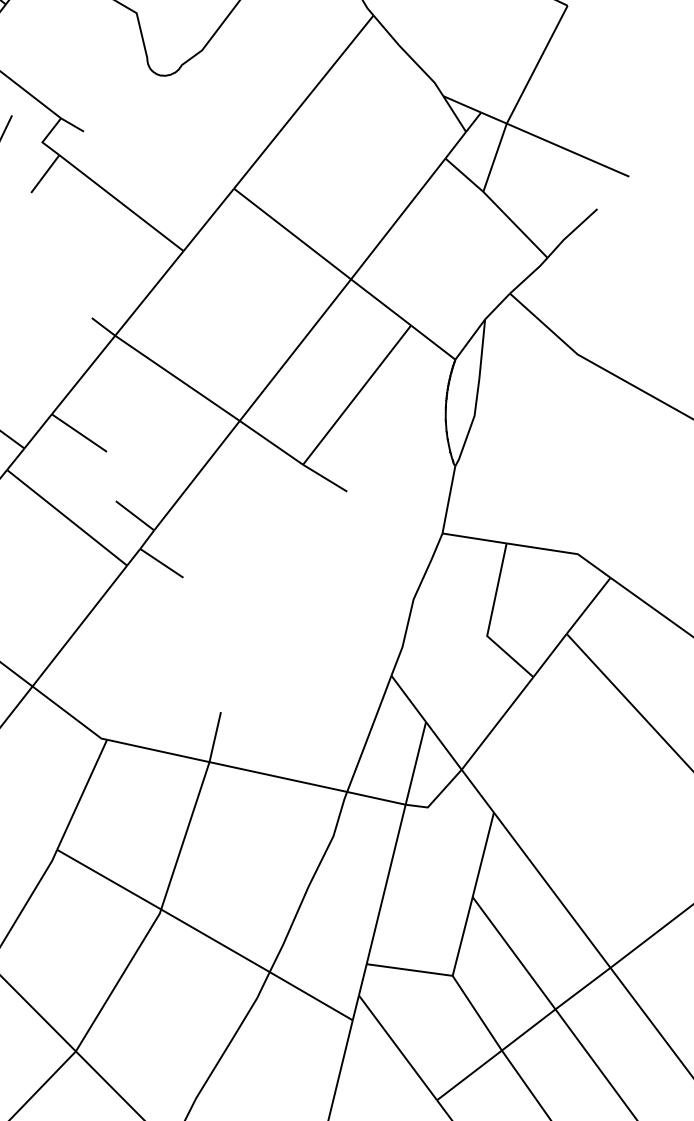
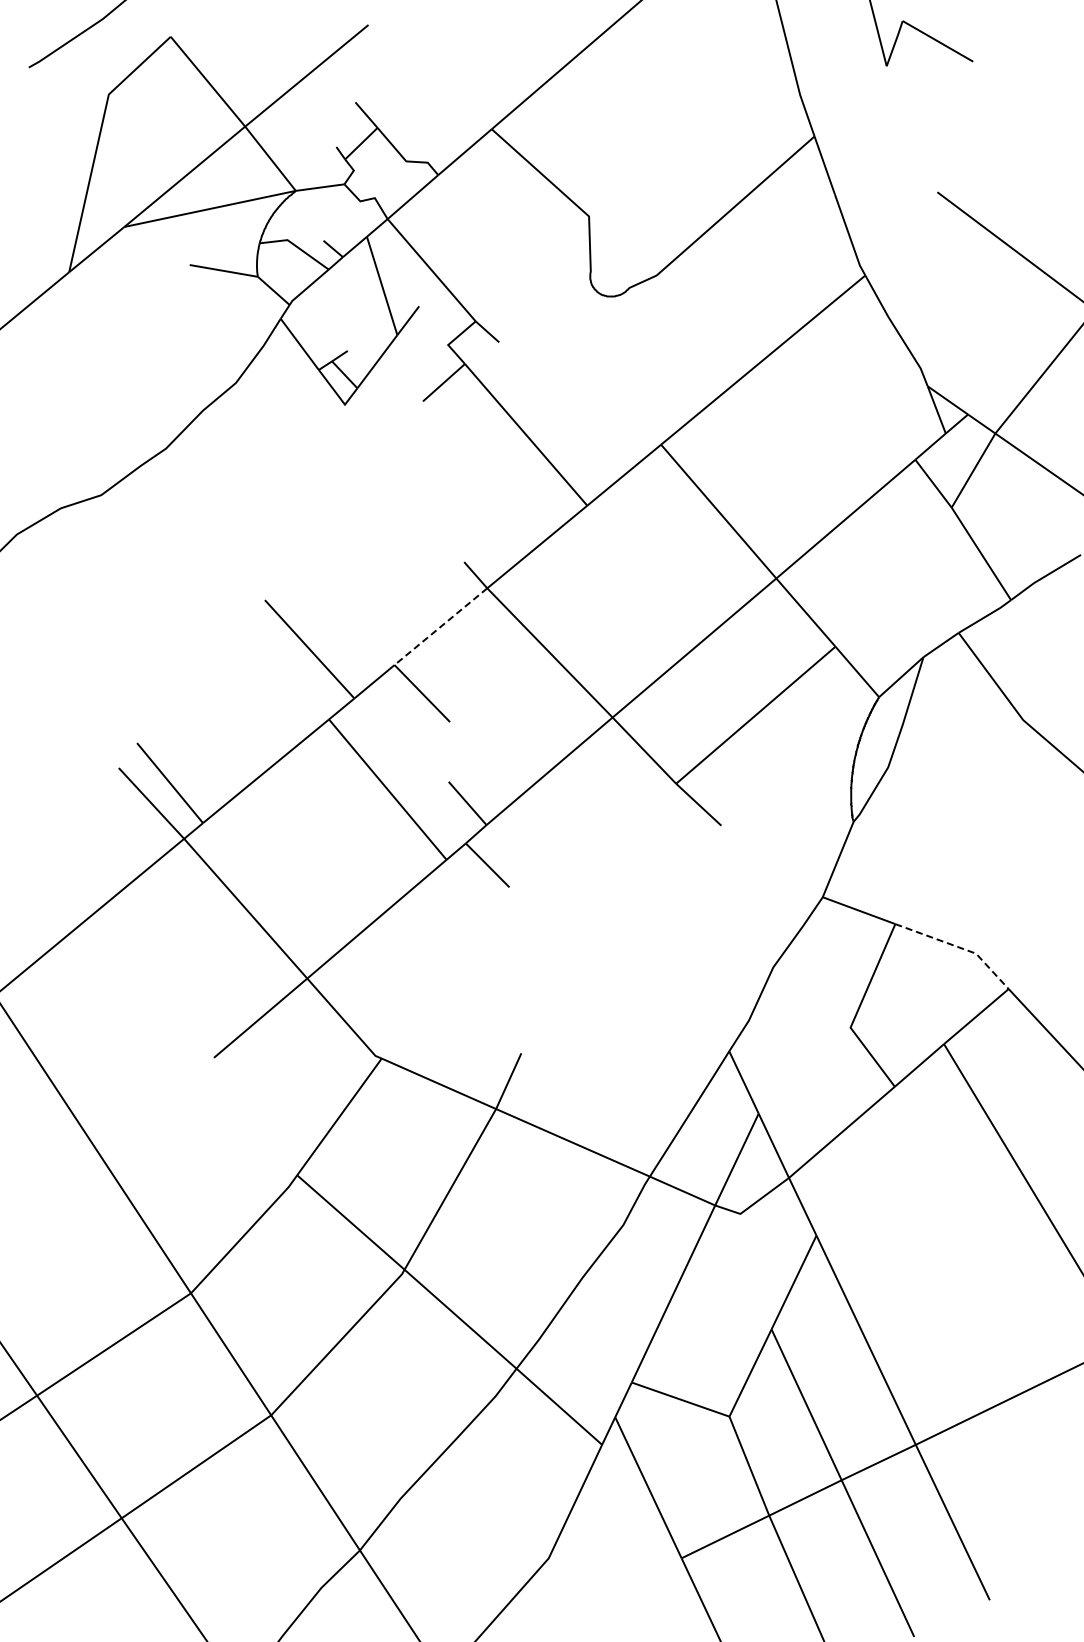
line: (83, 375) -> (440, 627), solid -> dashed
line: (563, 551) -> (959, 947), solid -> dashed

